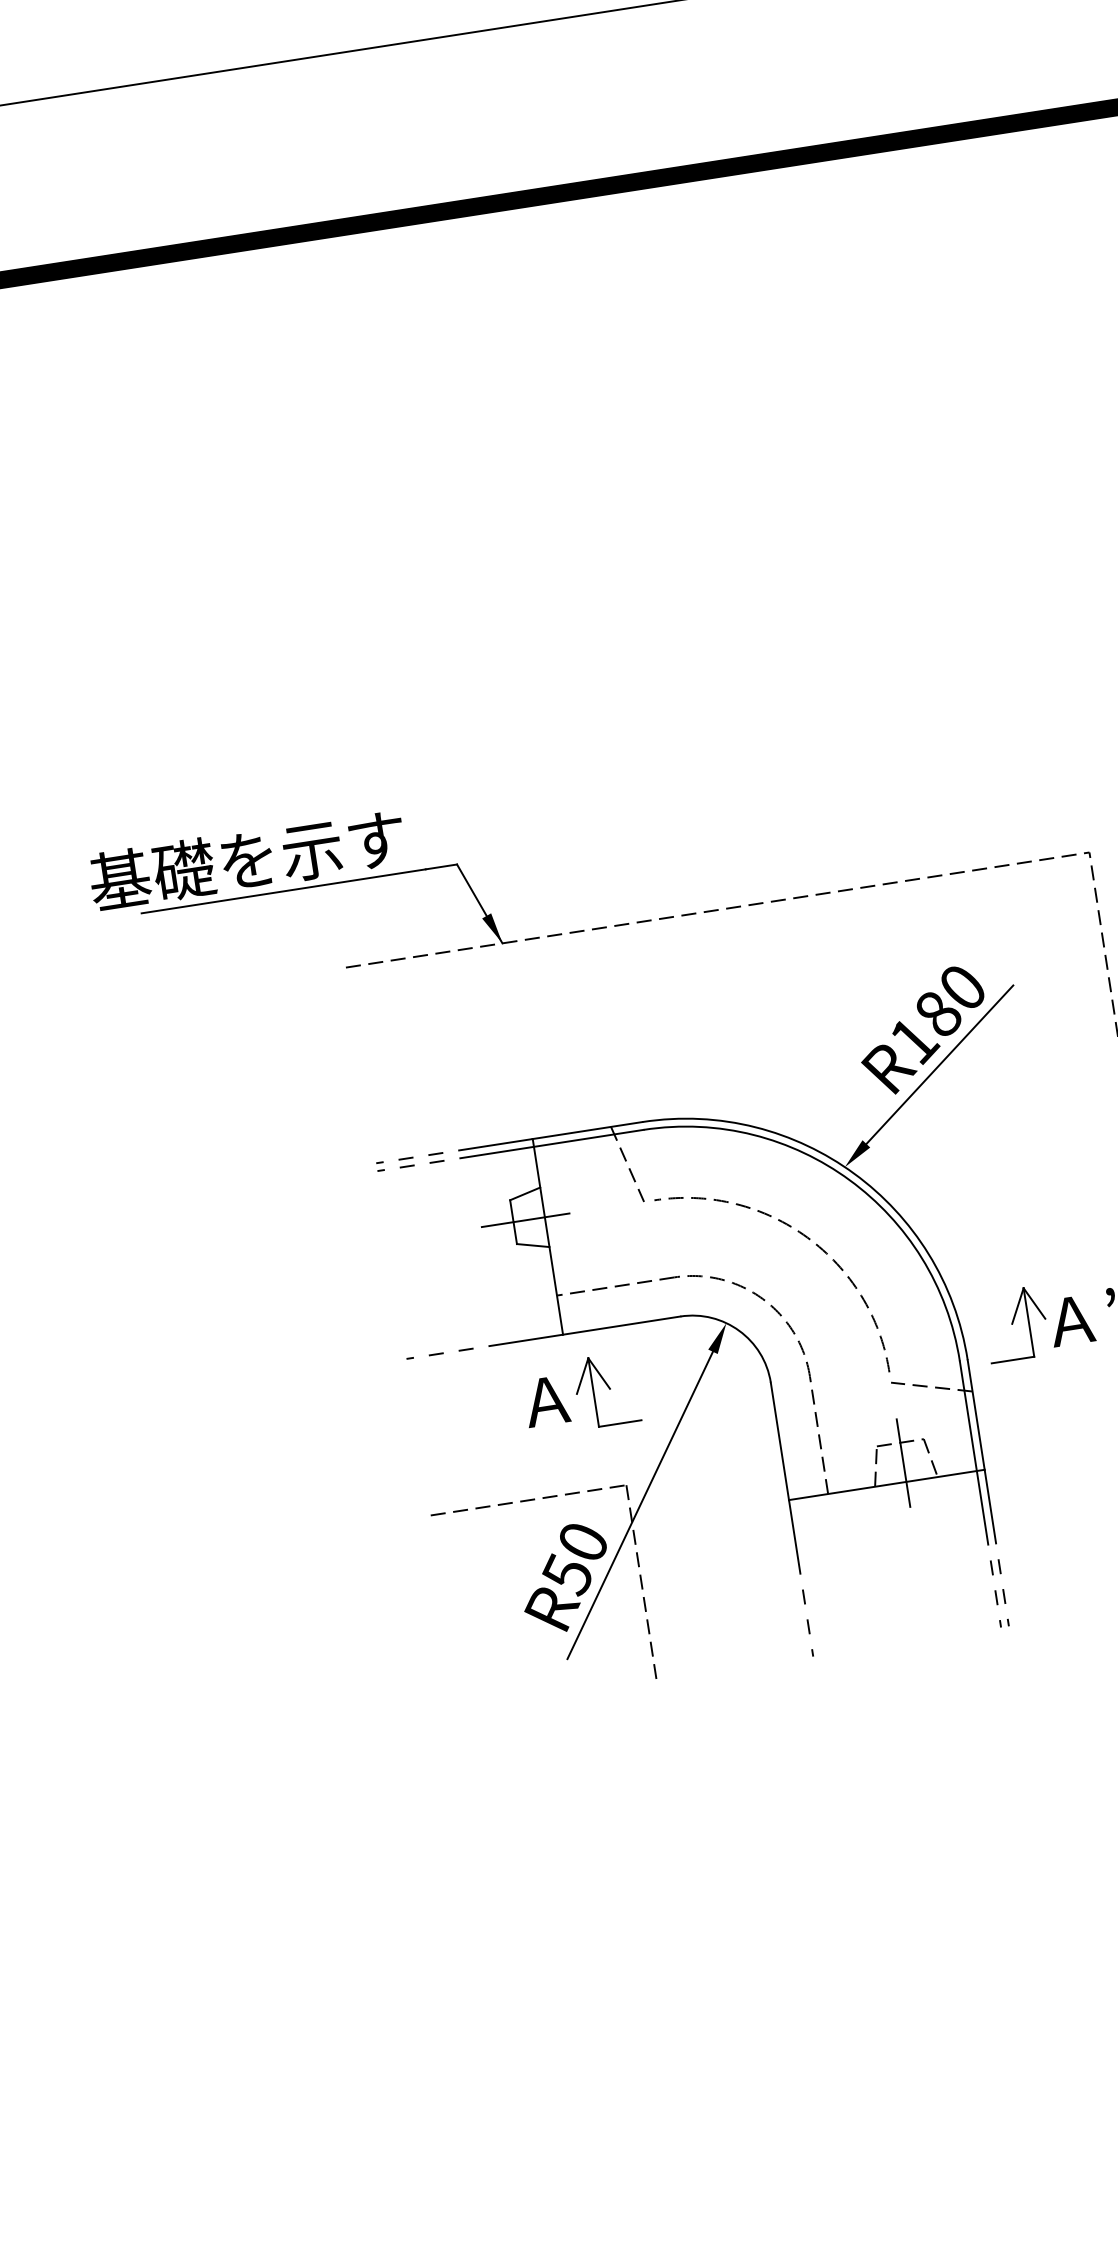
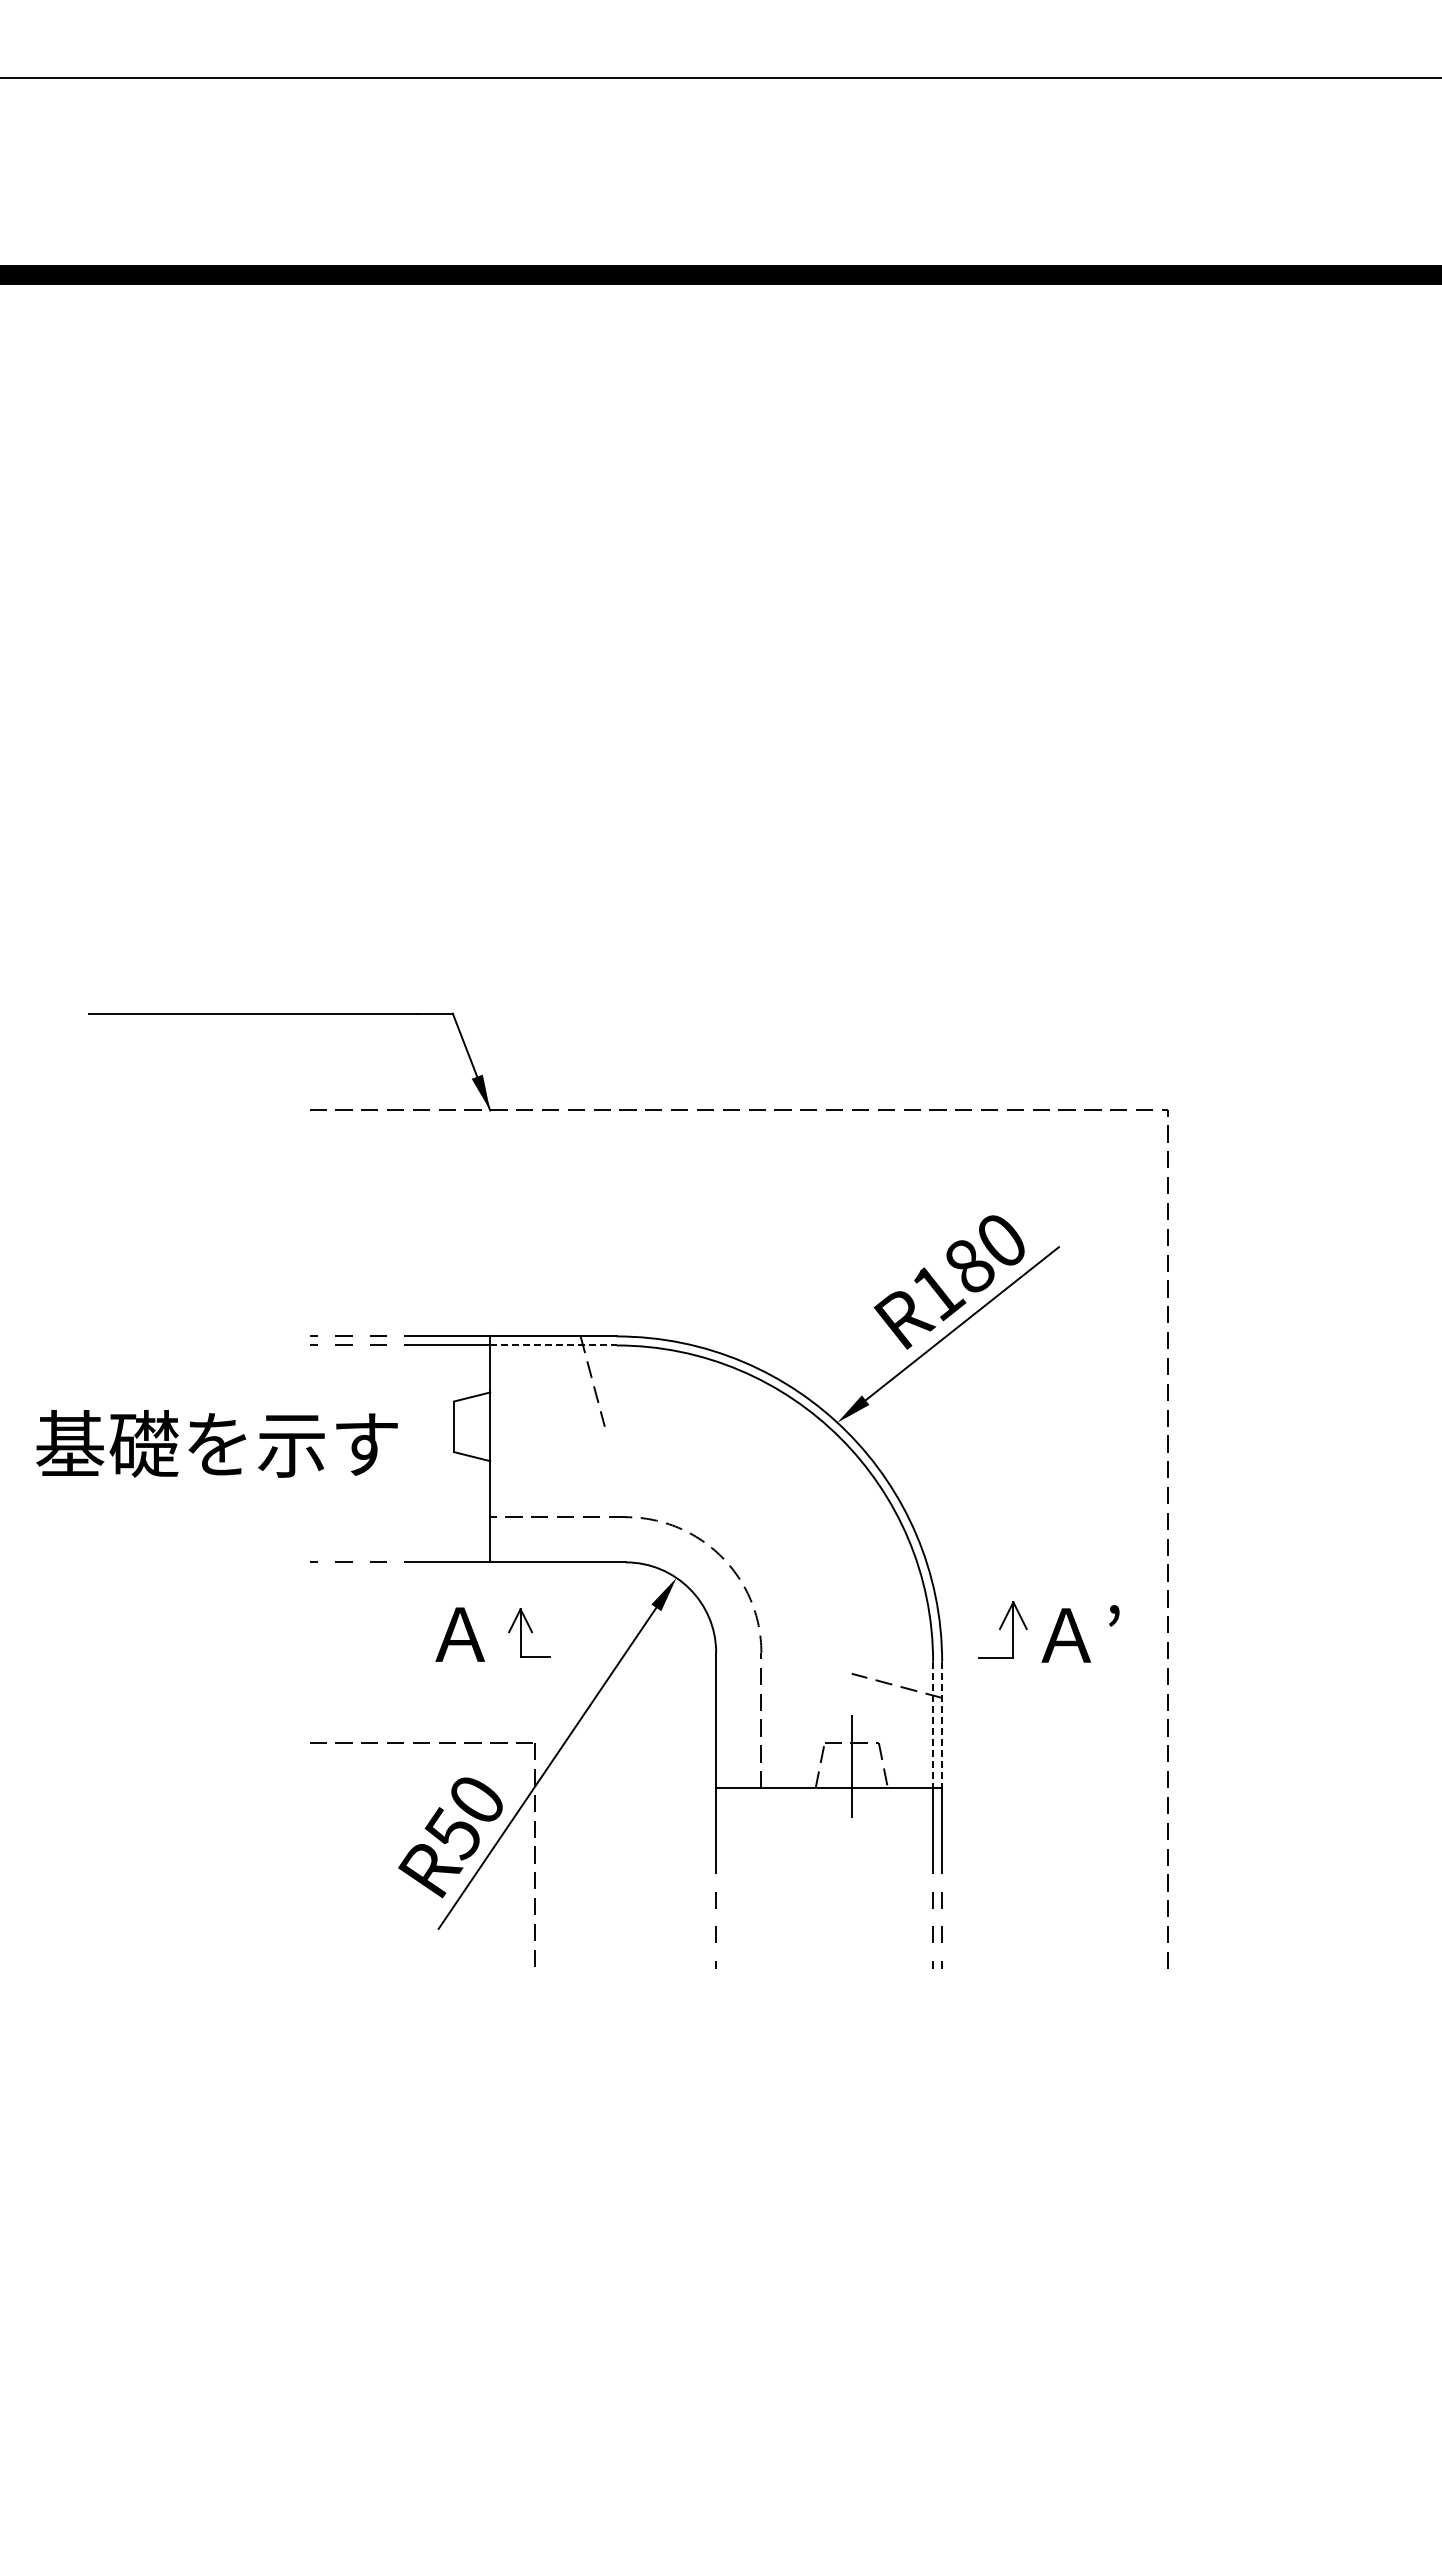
text: (246, 859) -> (216, 1443), moved
line: (589, 1138) -> (554, 1345), solid -> dashed
line: (529, 1219) -> (472, 1426), removed
arc: (806, 1237) -> (781, 1495), removed
part: (1015, 1324) -> (1002, 1629), size x0.7
part: (606, 1390) -> (529, 1632), size x0.6
line: (976, 1415) -> (942, 1725), solid -> dashed
line: (968, 1416) -> (933, 1725), solid -> dashed

